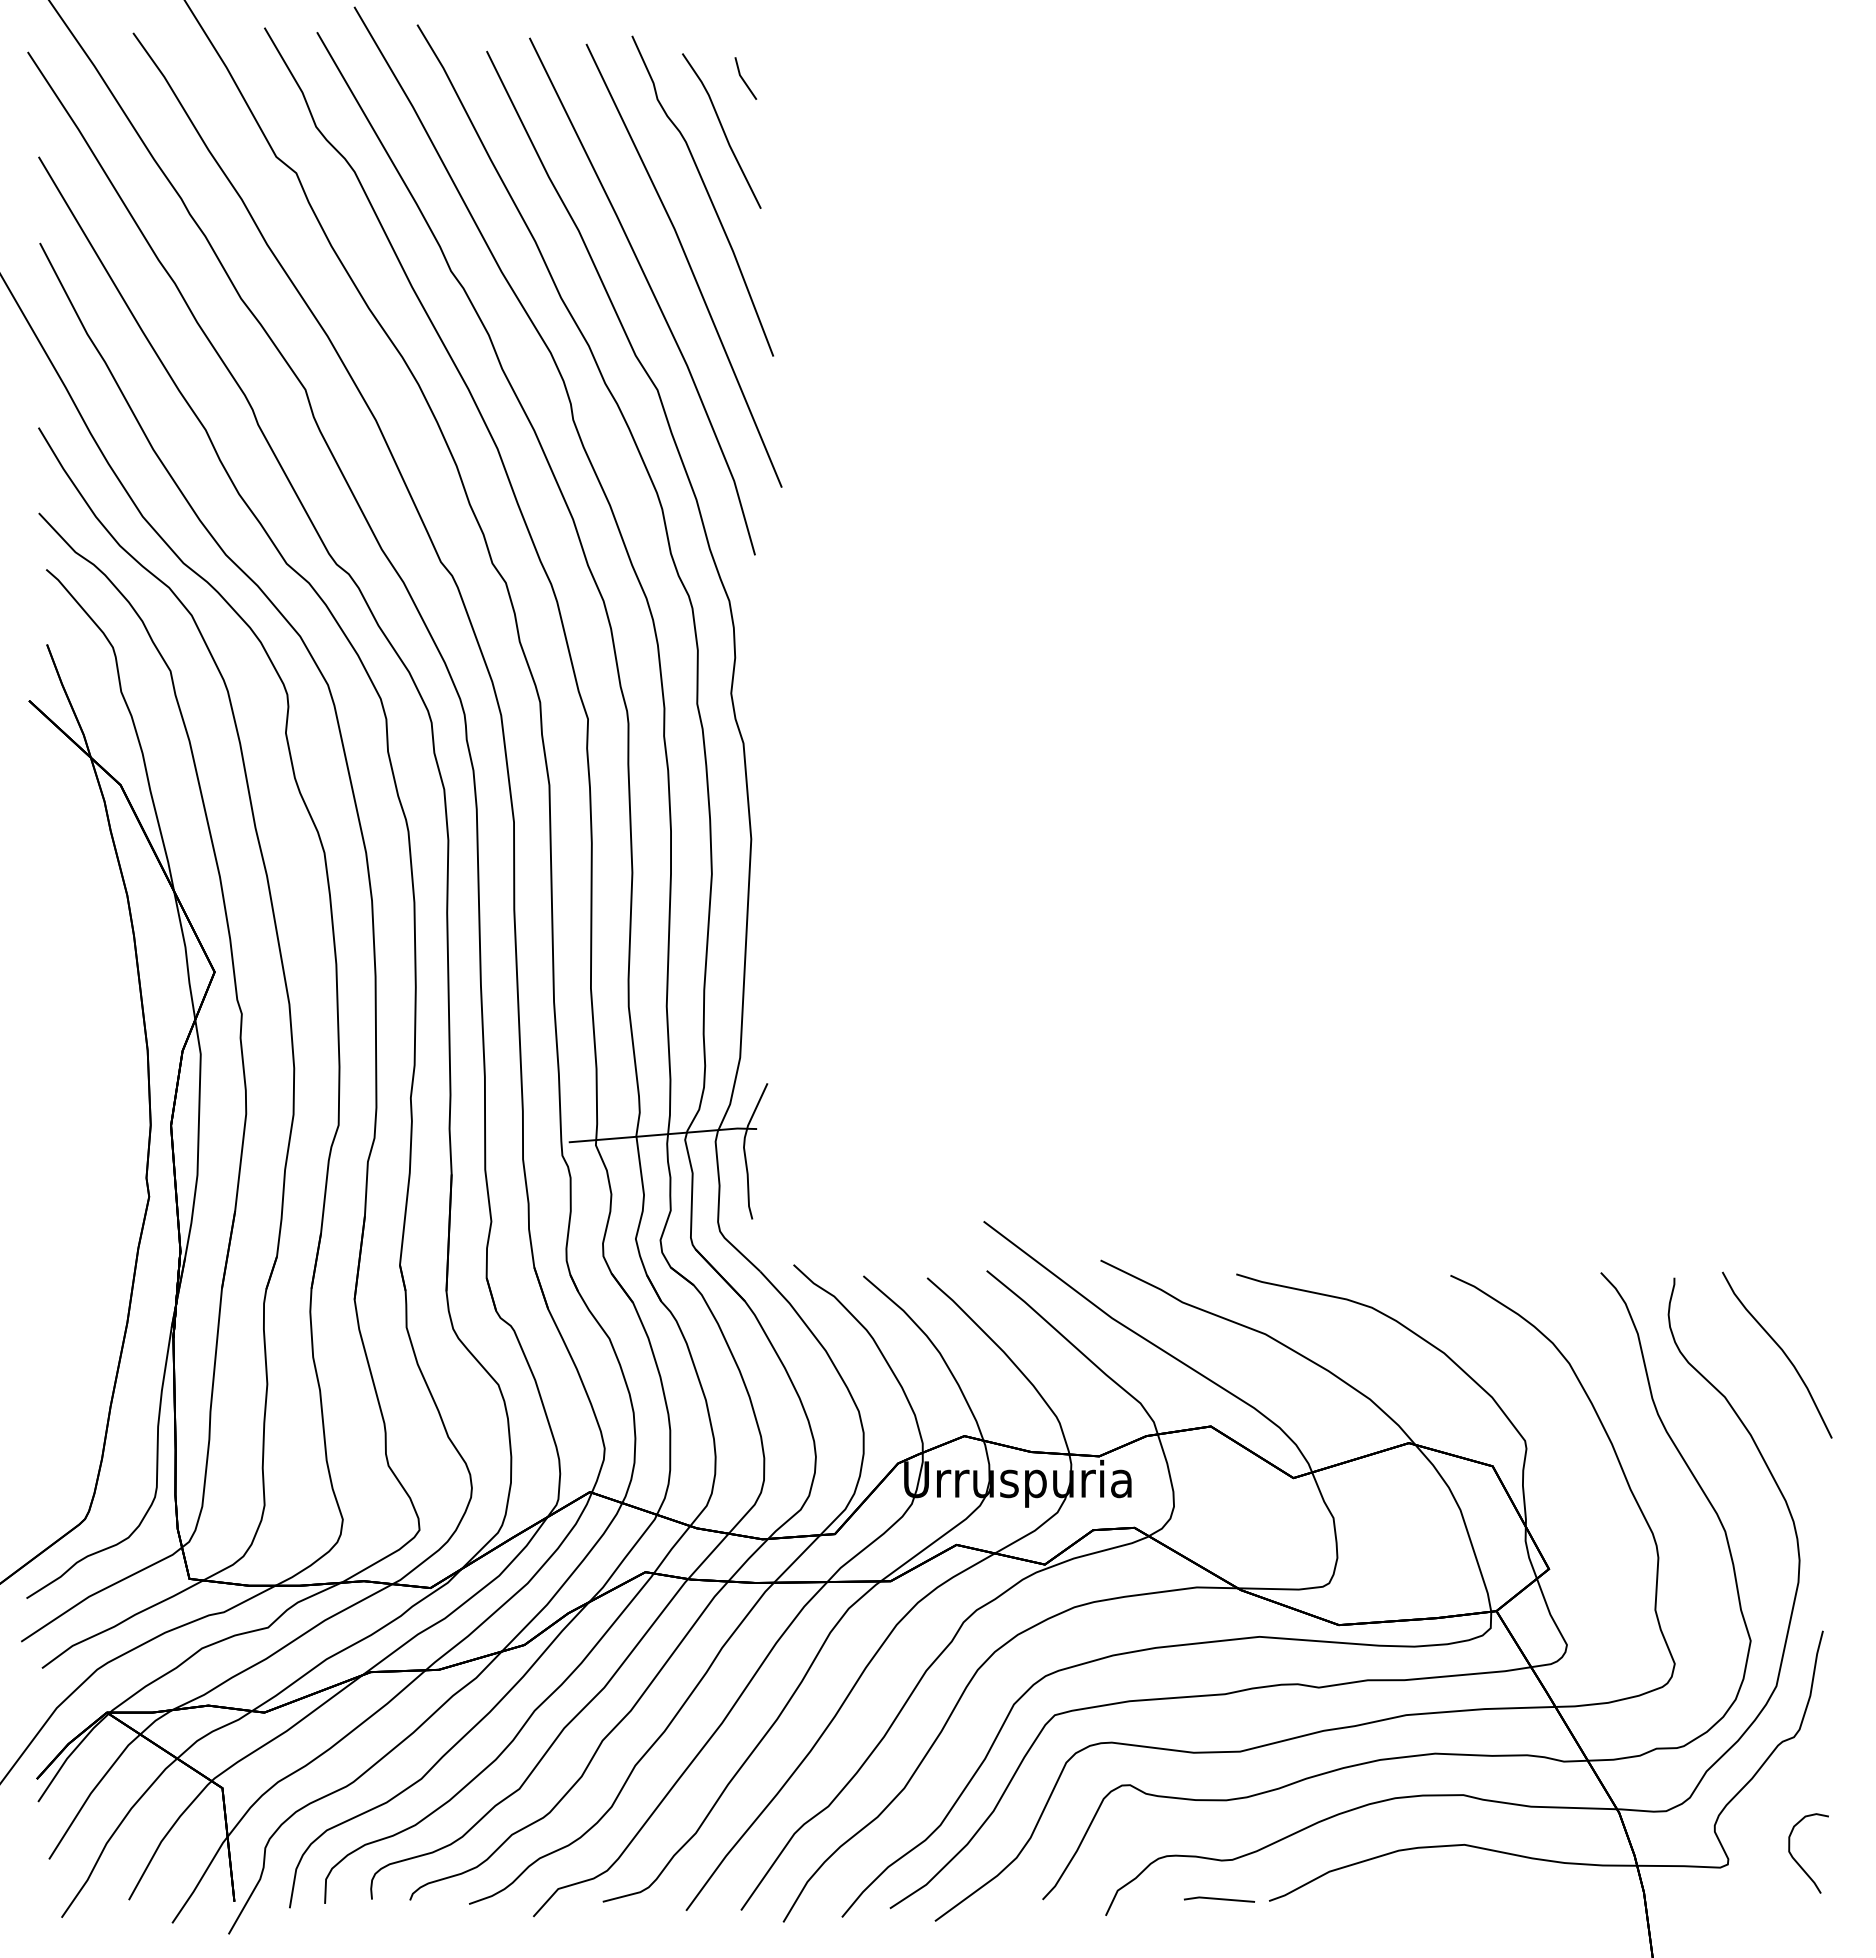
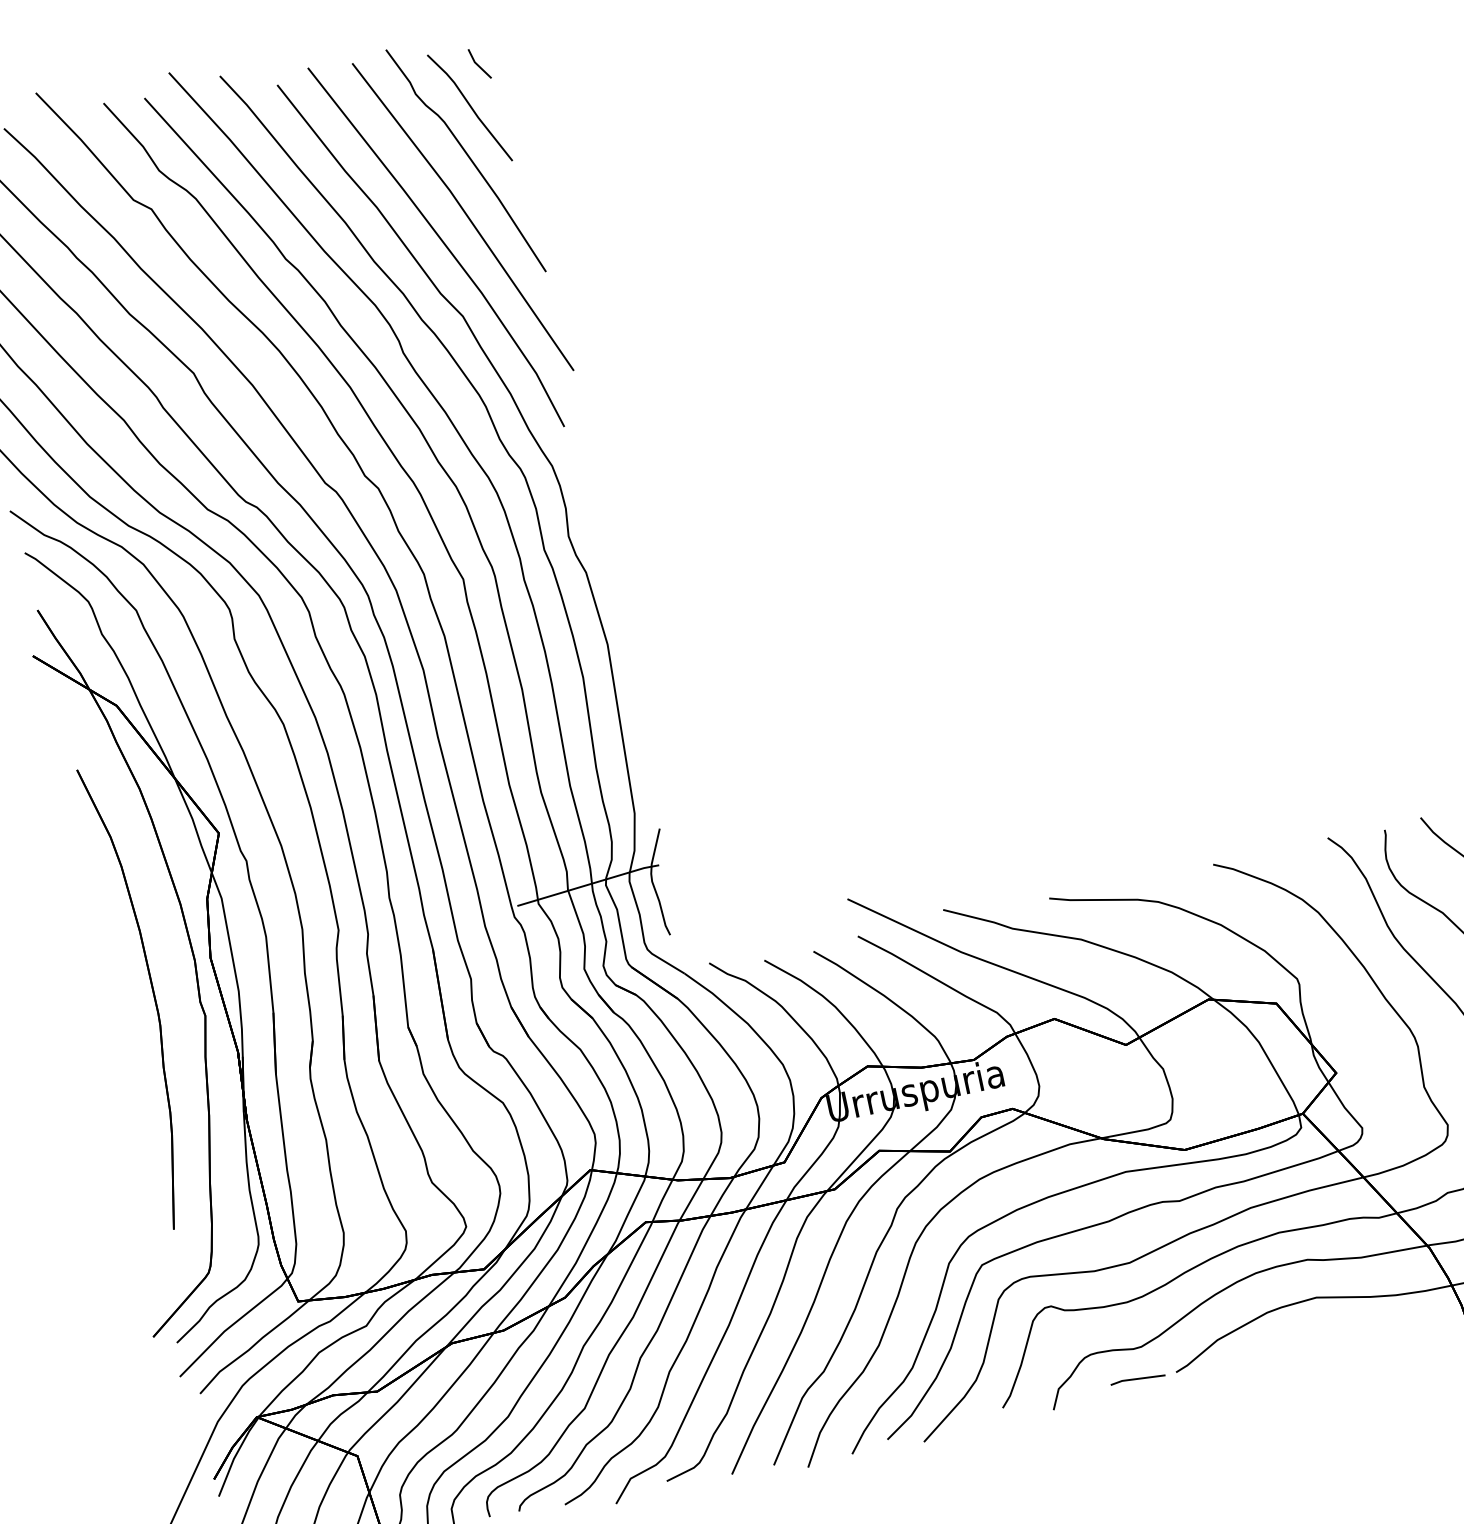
part: (89, 1154) -> (152, 993), added

